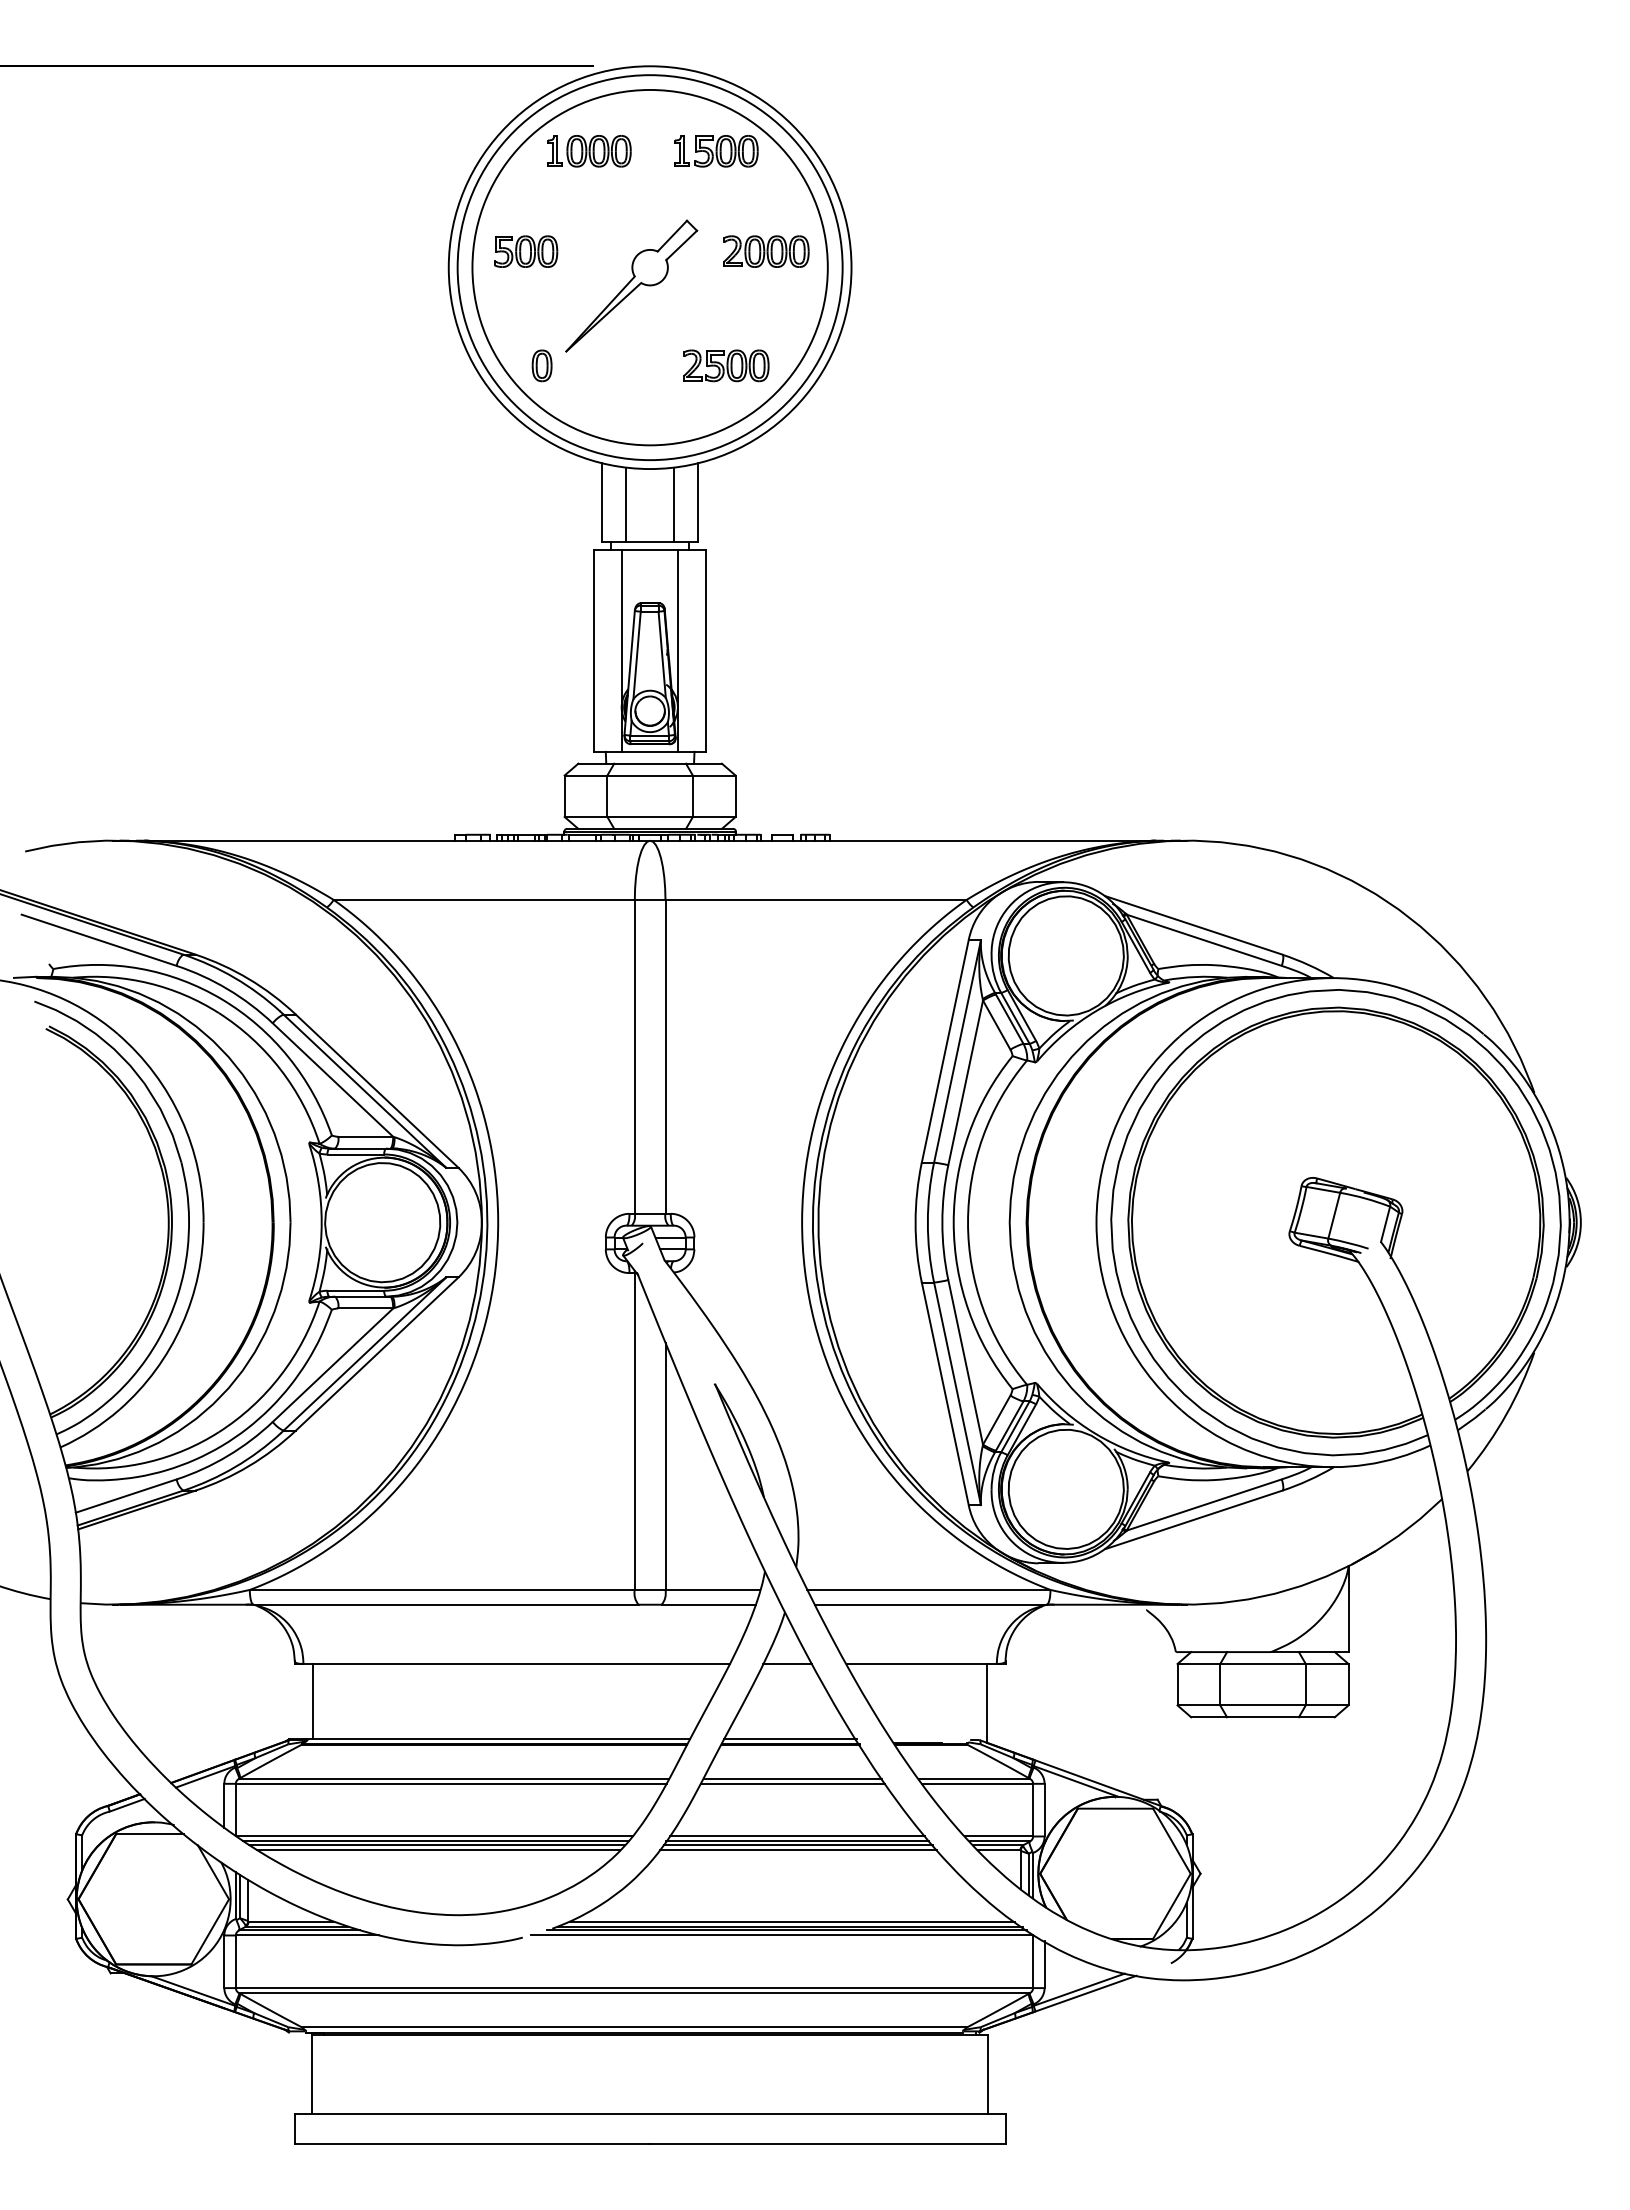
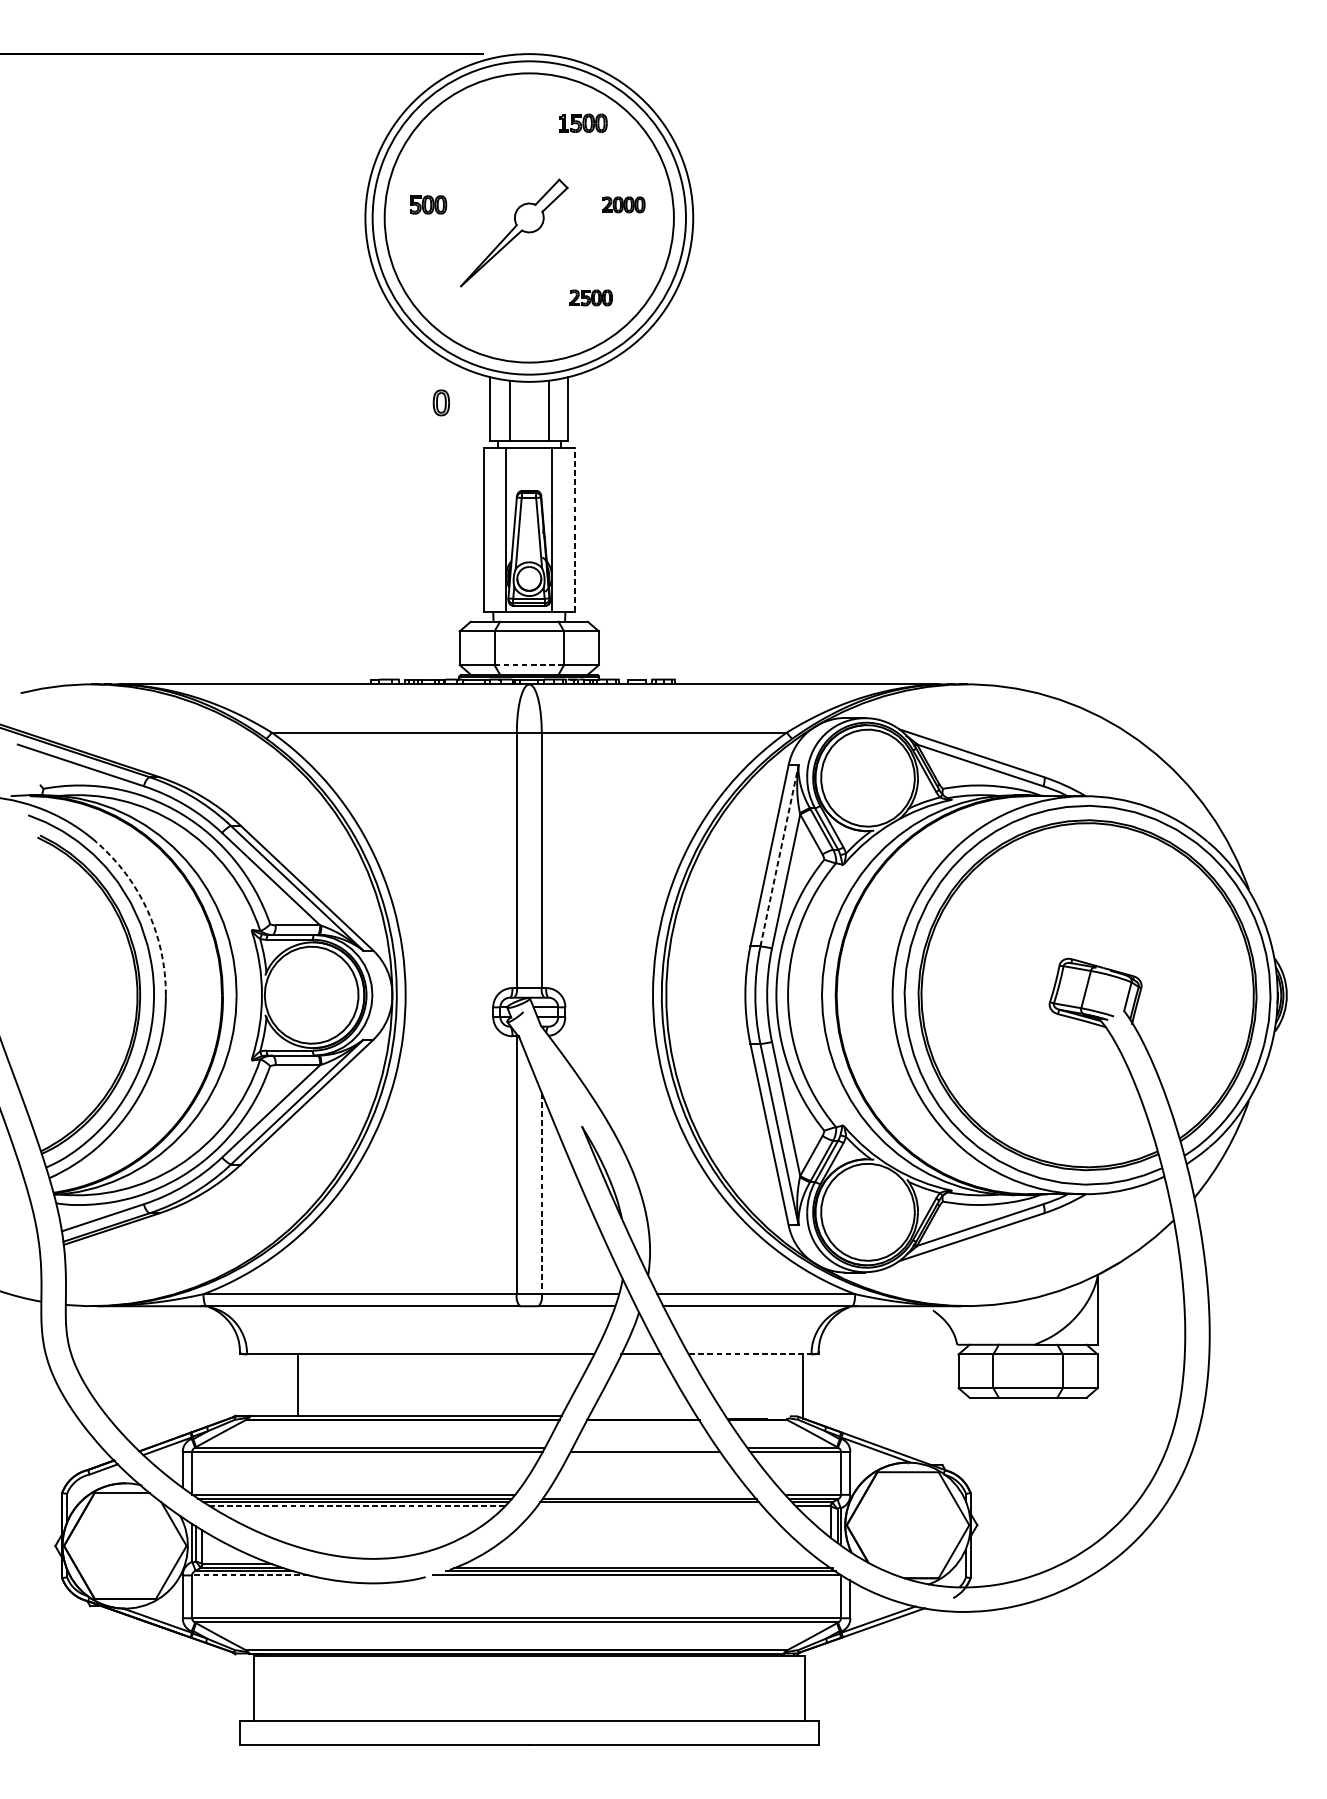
part: (589, 151) -> (479, 123), removed
part: (716, 151) -> (583, 123), size x0.7
part: (526, 251) -> (428, 204), size x0.7
part: (766, 251) -> (624, 204), size x0.6
part: (541, 365) -> (440, 402), moved
part: (726, 365) -> (591, 297), size x0.6
line: (706, 651) -> (575, 530), solid -> dashed
line: (650, 817) -> (529, 665), solid -> dashed
line: (957, 1051) -> (779, 855), solid -> dashed
arc: (181, 1119) -> (147, 911), solid -> dashed
line: (665, 1466) -> (541, 1193), solid -> dashed
line: (922, 1663) -> (750, 1354), solid -> dashed
line: (313, 1701) -> (297, 1384), moved
line: (790, 1739) -> (643, 1415), removed
line: (792, 1778) -> (645, 1447), removed
line: (797, 1836) -> (649, 1494), removed
line: (438, 1850) -> (357, 1506), solid -> dashed
line: (798, 1850) -> (650, 1506), removed
line: (791, 1921) -> (644, 1564), removed
line: (307, 1935) -> (250, 1575), solid -> dashed

